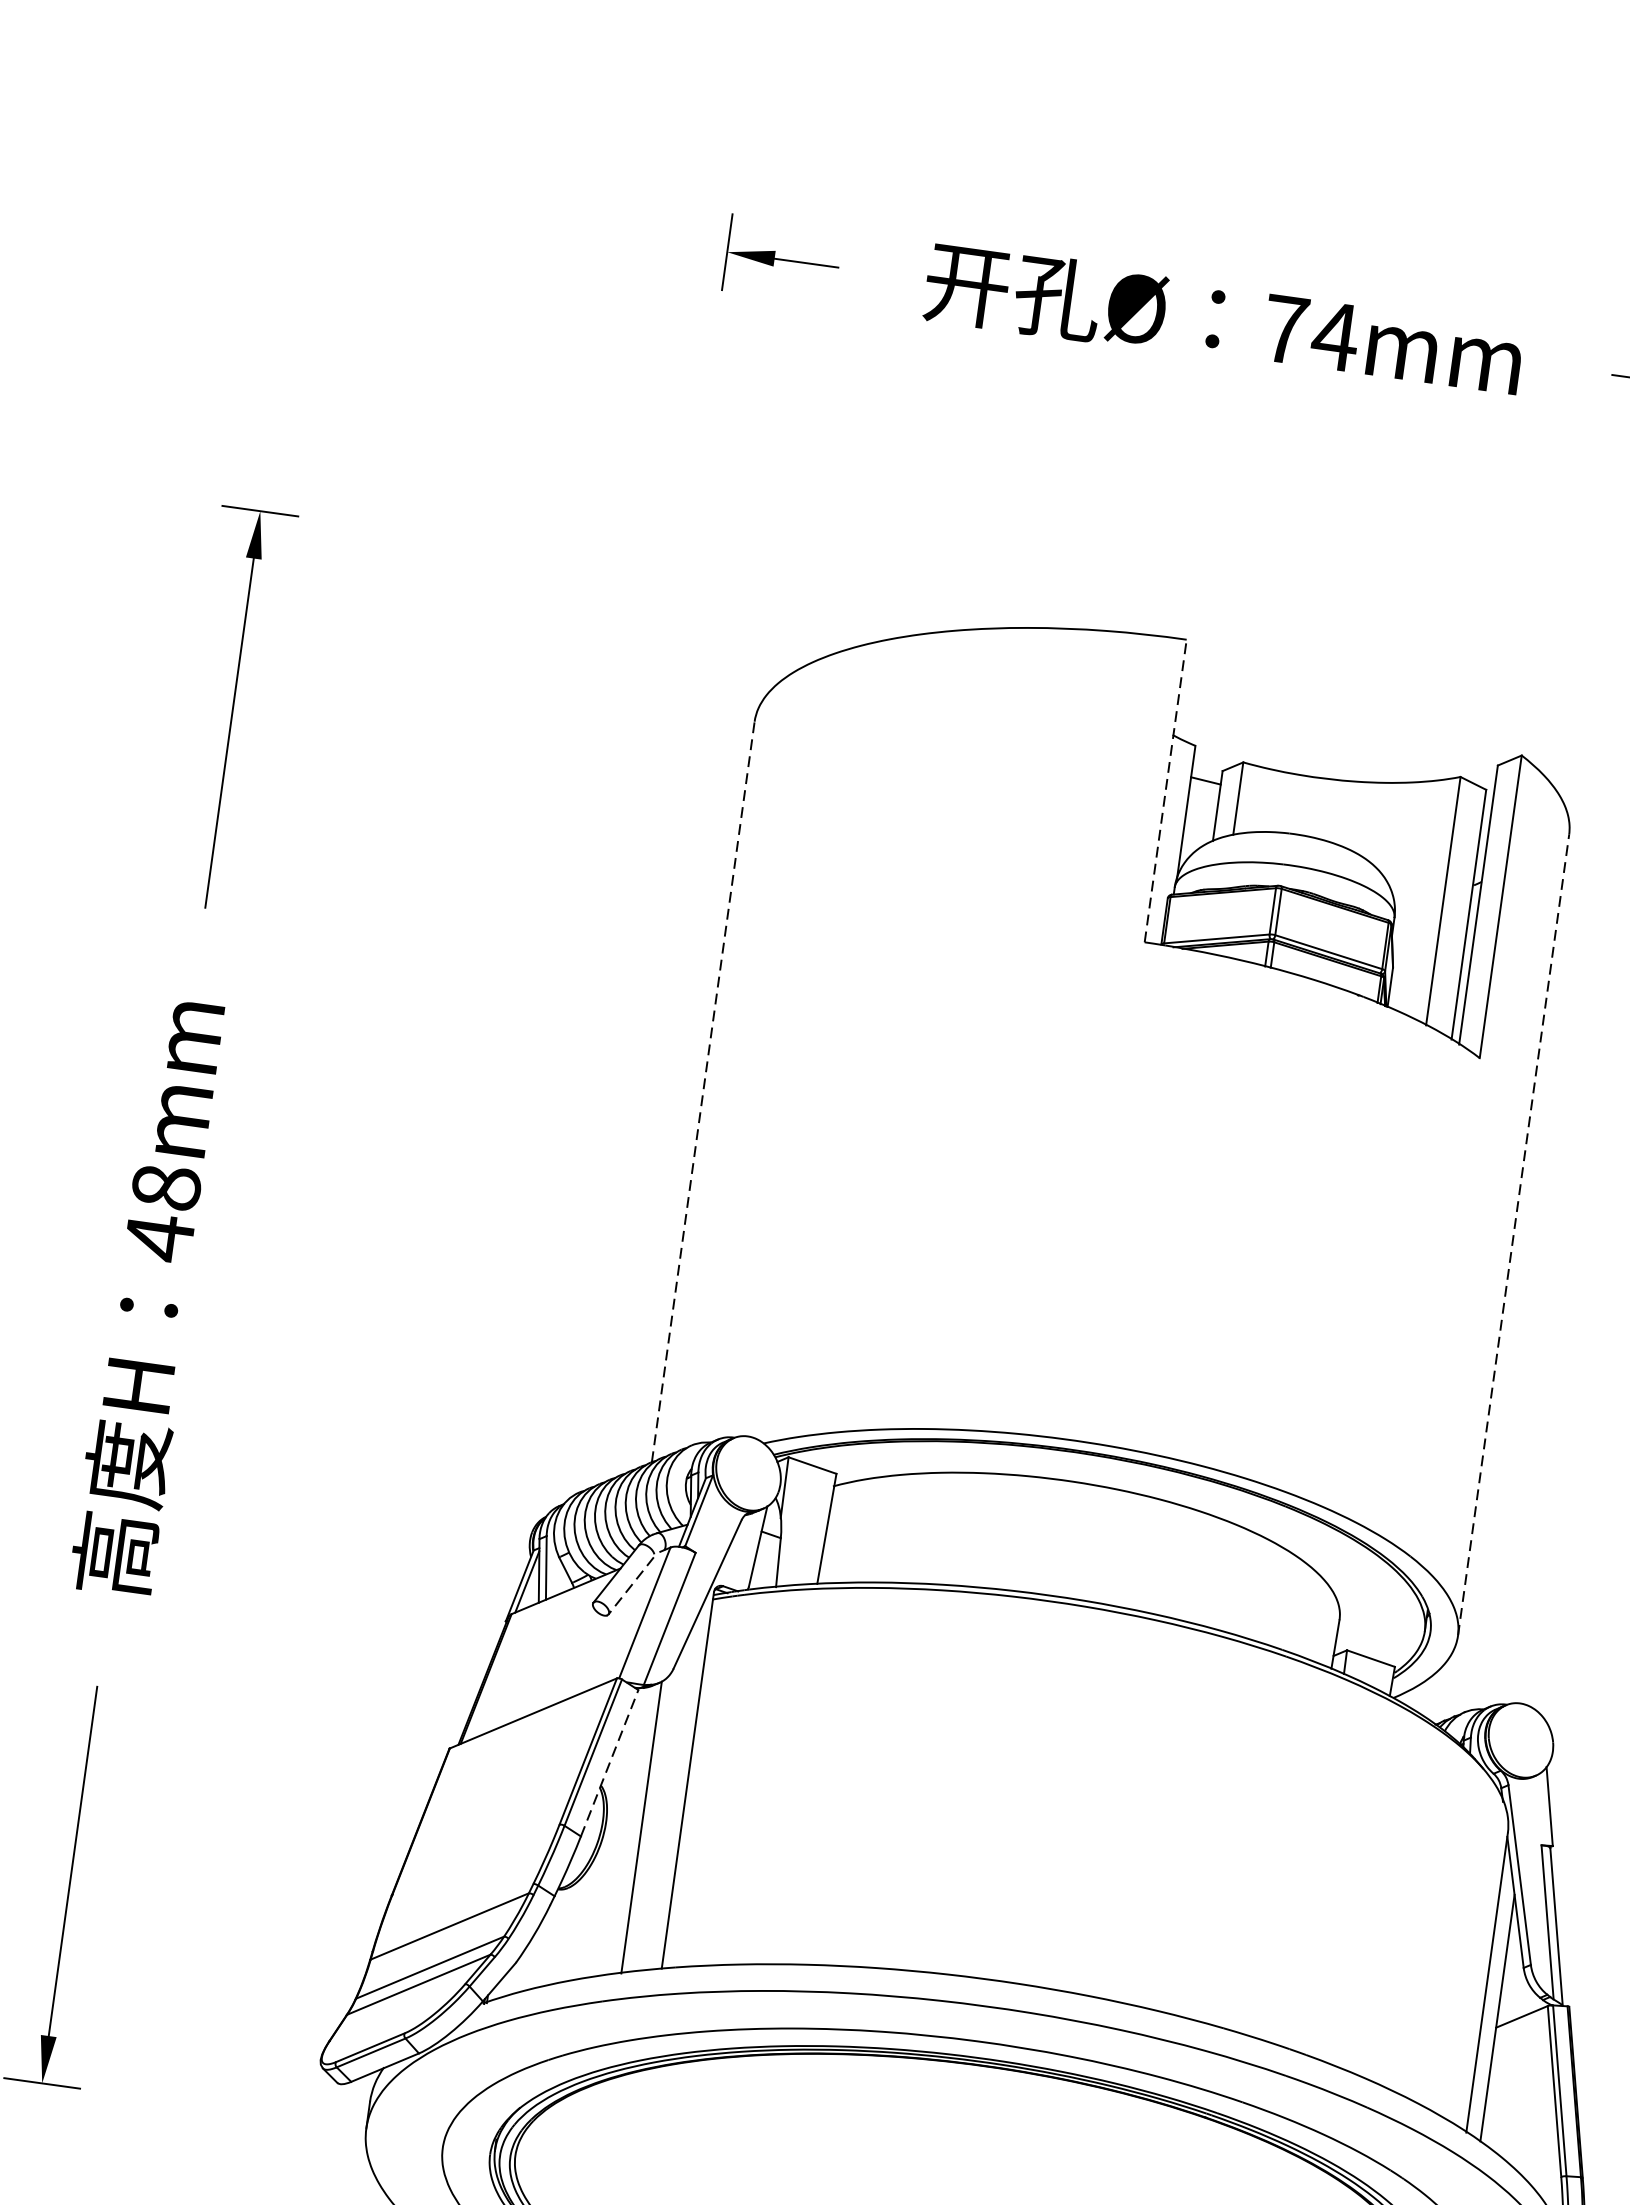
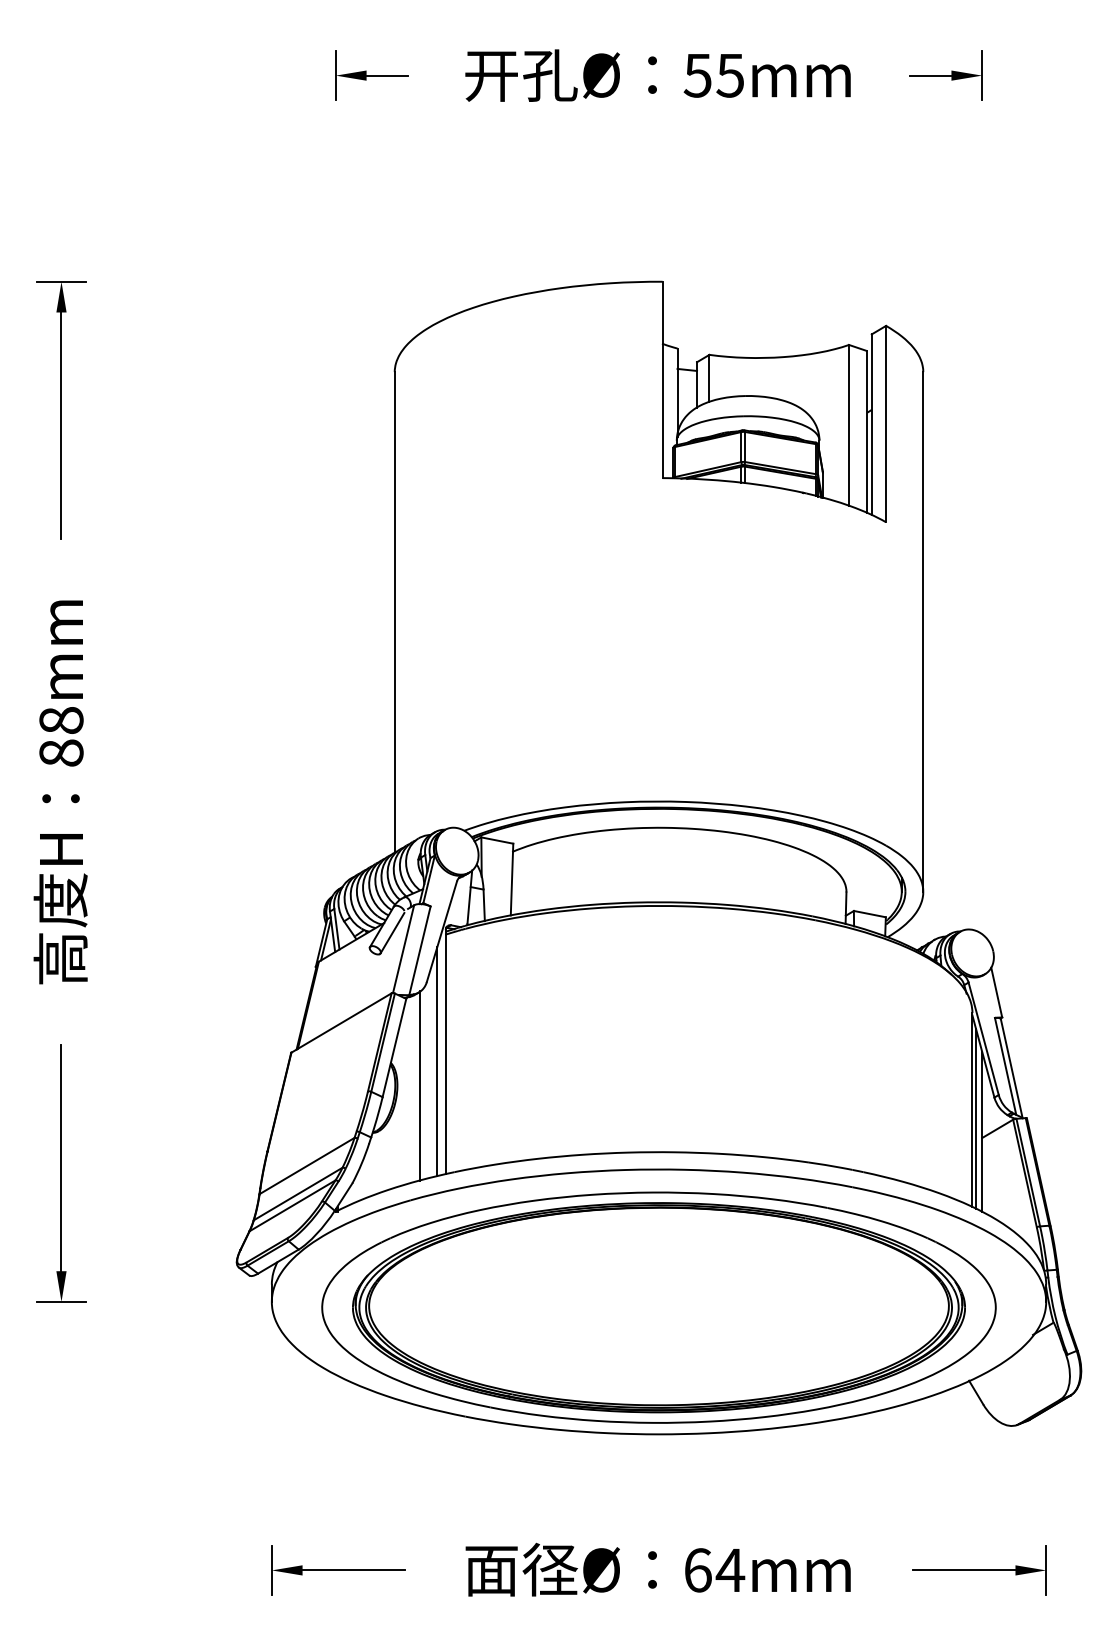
text: (1310, 332) -> (714, 75), 74mm -> 55mm
line: (1165, 790) -> (662, 379), dashed -> solid
line: (703, 1090) -> (394, 611), dashed -> solid
line: (1513, 1236) -> (923, 632), dashed -> solid
text: (159, 1238) -> (61, 753), 48mm -> 88mm
line: (631, 1586) -> (392, 933), dashed -> solid
line: (609, 1764) -> (394, 1048), dashed -> solid
line: (673, 1793) -> (437, 1061), added
line: (1491, 1996) -> (976, 1118), added

